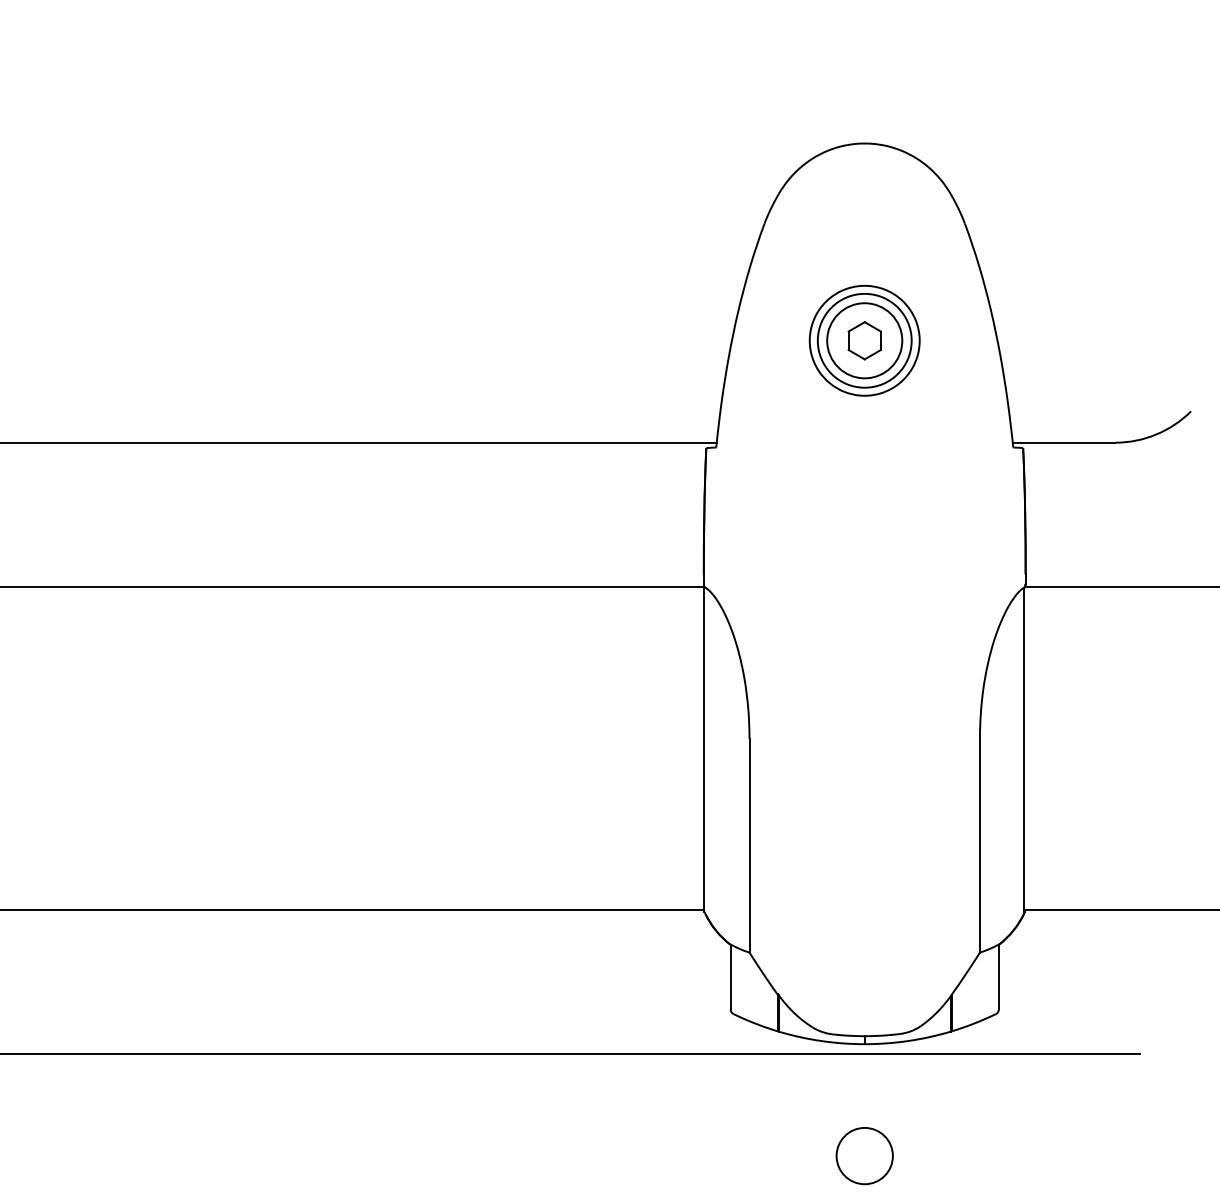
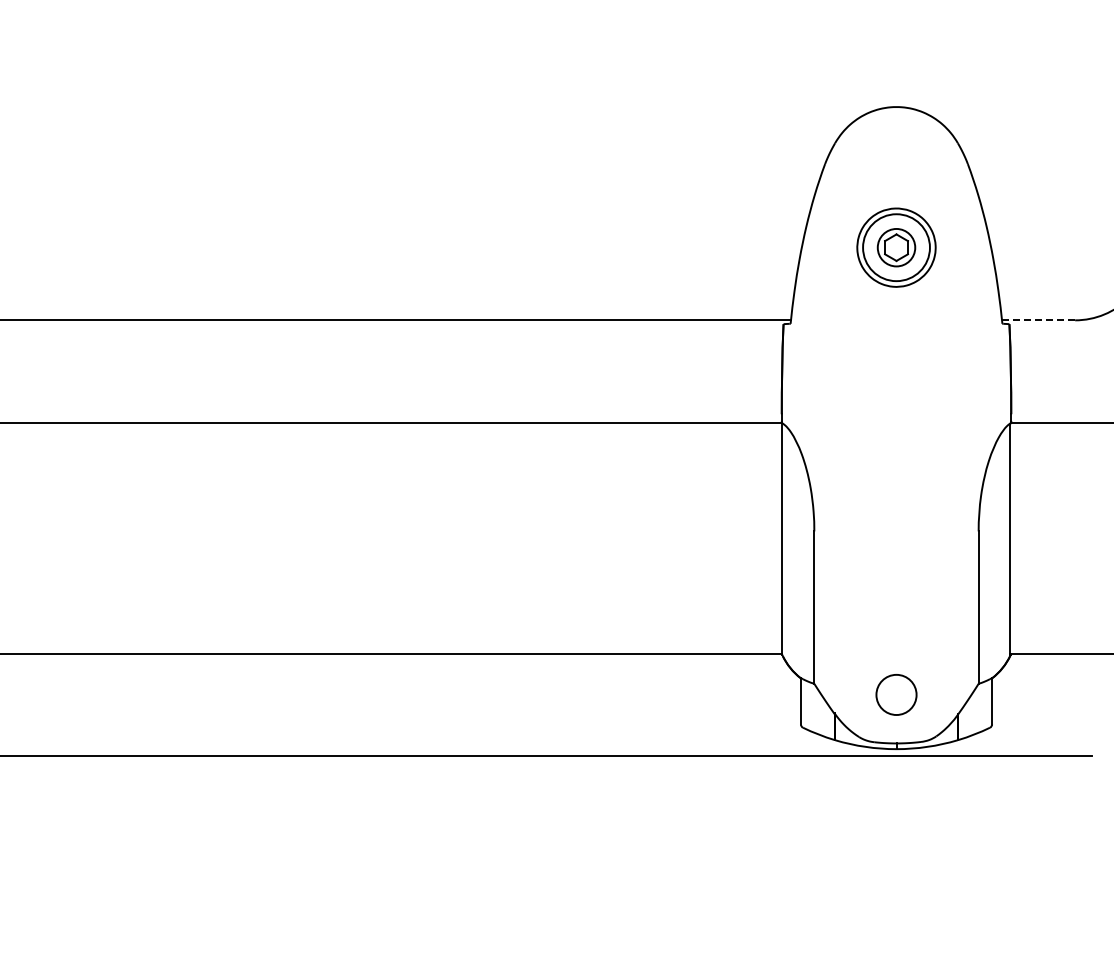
circle: (864, 340) -> (896, 247), size x0.7
line: (1063, 442) -> (1038, 320), solid -> dashed
circle: (864, 1155) -> (896, 694), moved

